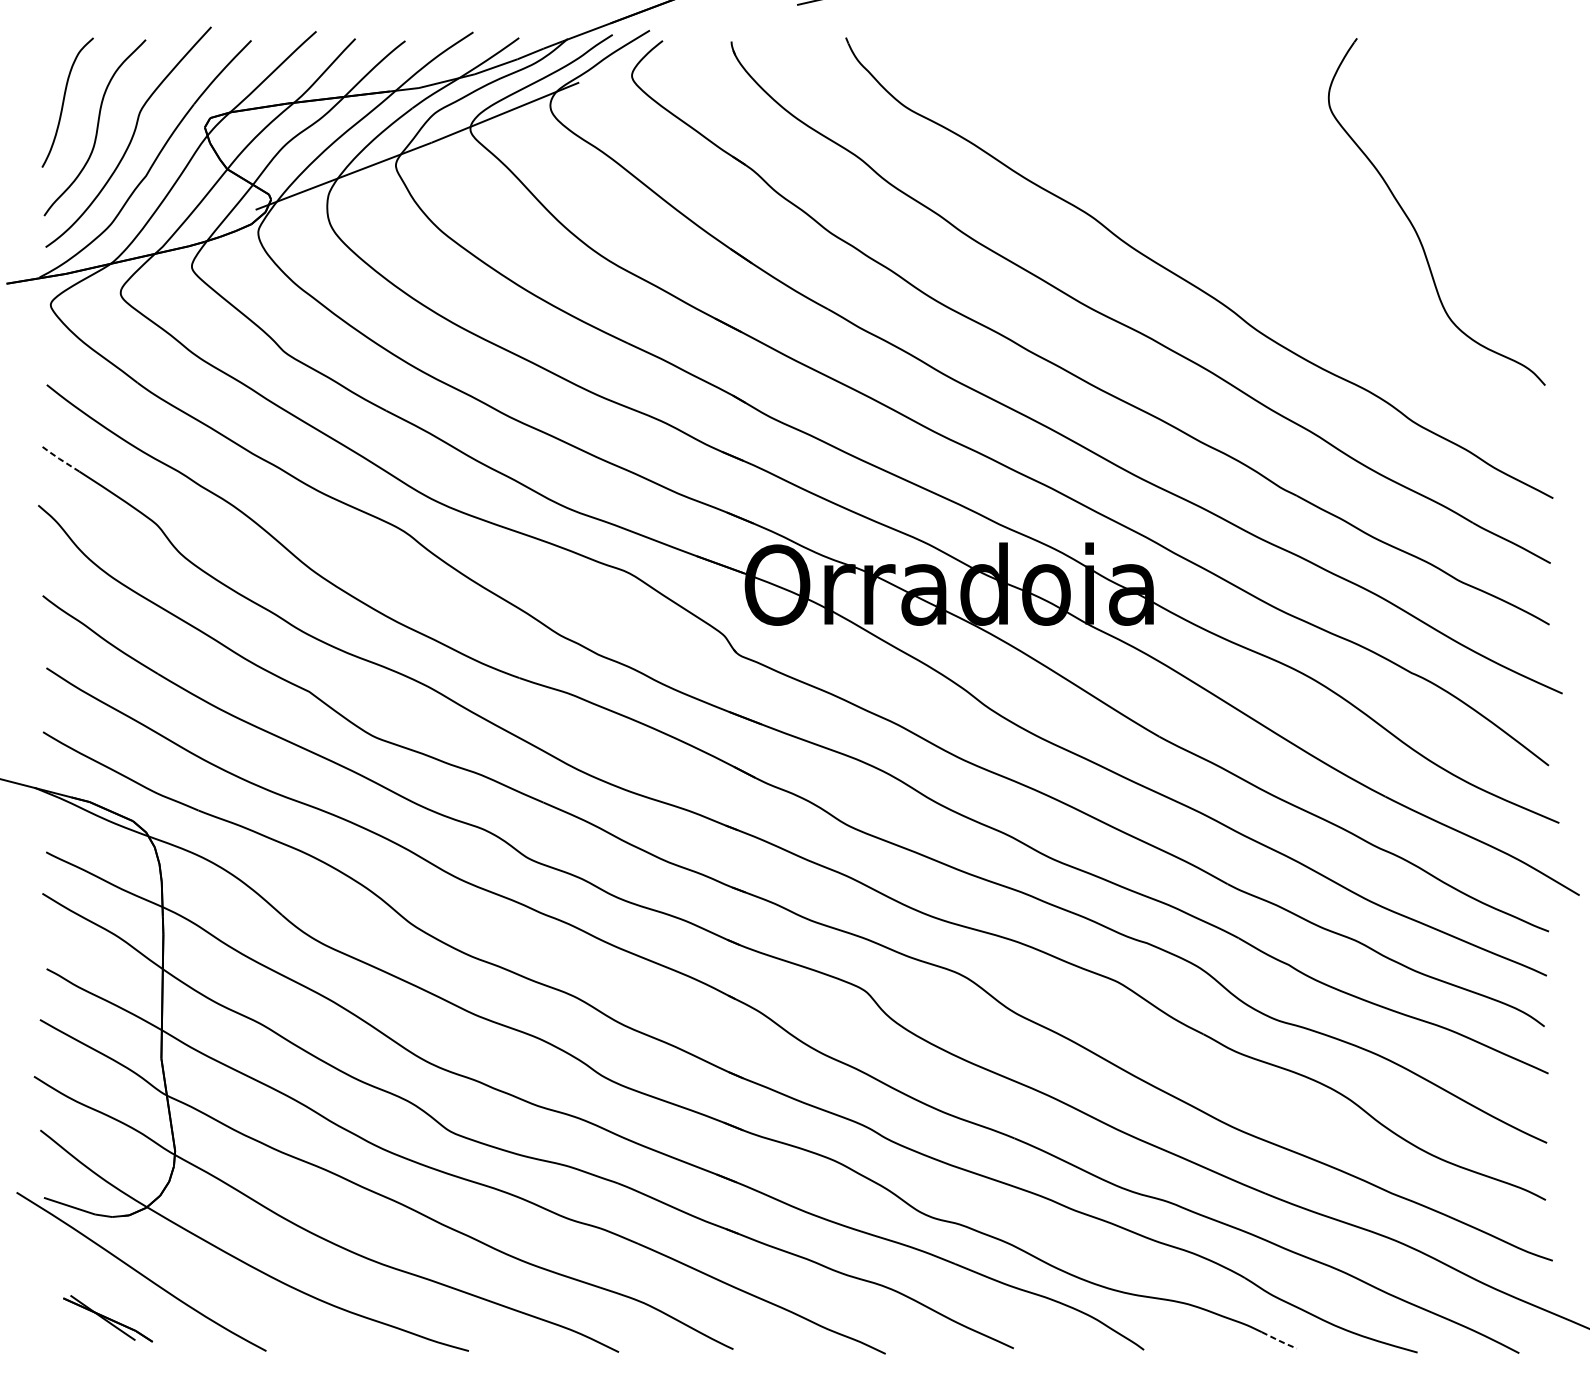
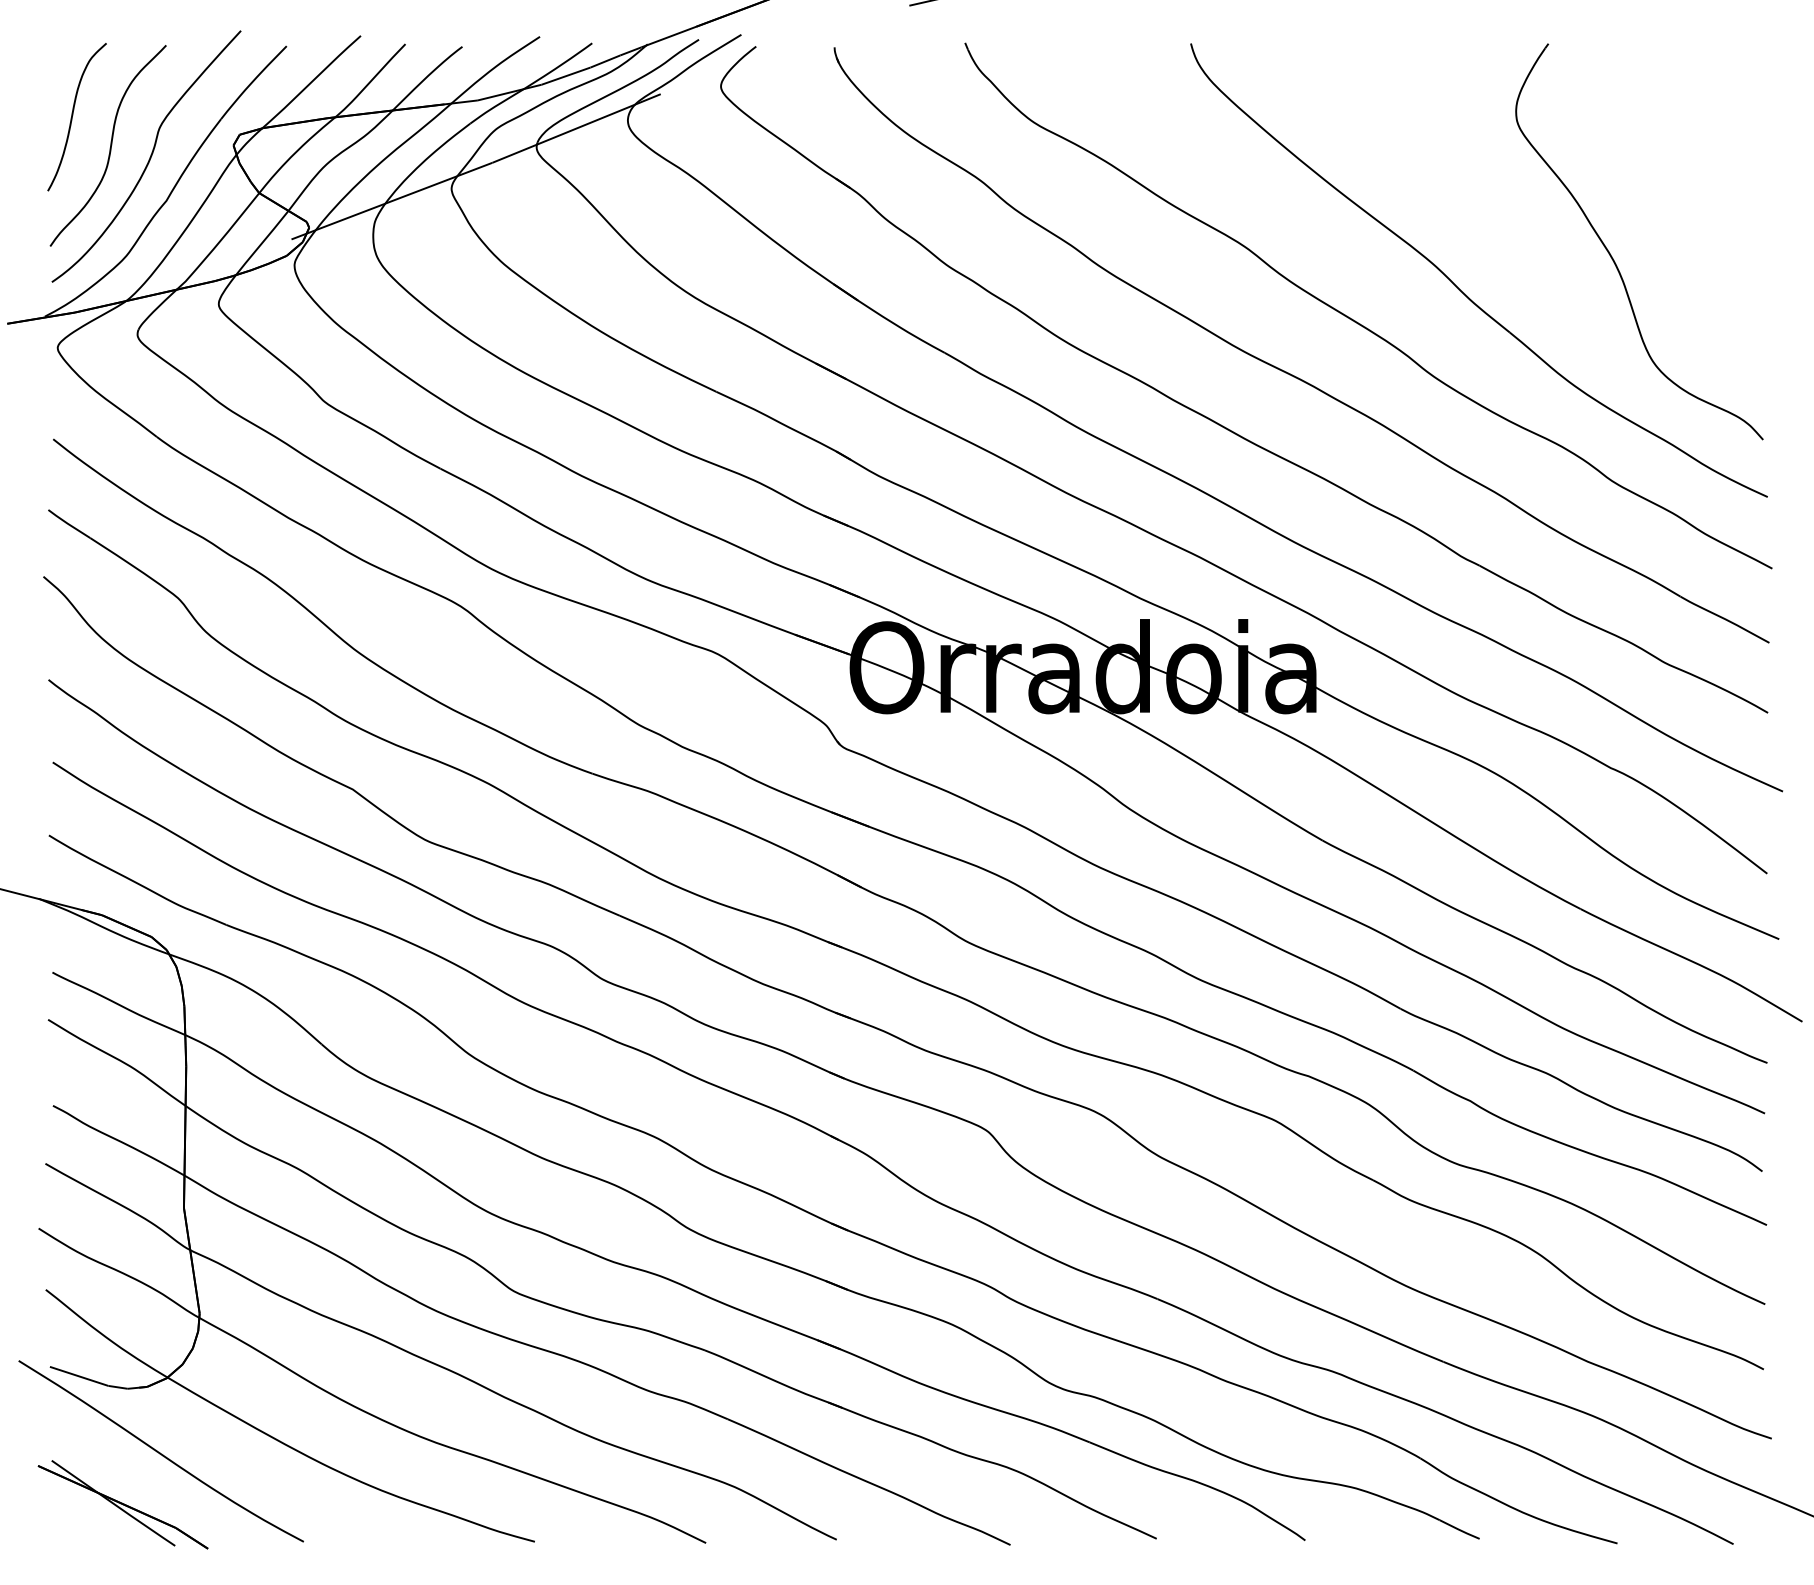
part: (1279, 252) -> (1459, 288), added
line: (60, 459) -> (68, 524), dashed -> solid
part: (107, 1318) -> (122, 1504), size x1.67
line: (1279, 1341) -> (1459, 1530), dashed -> solid

